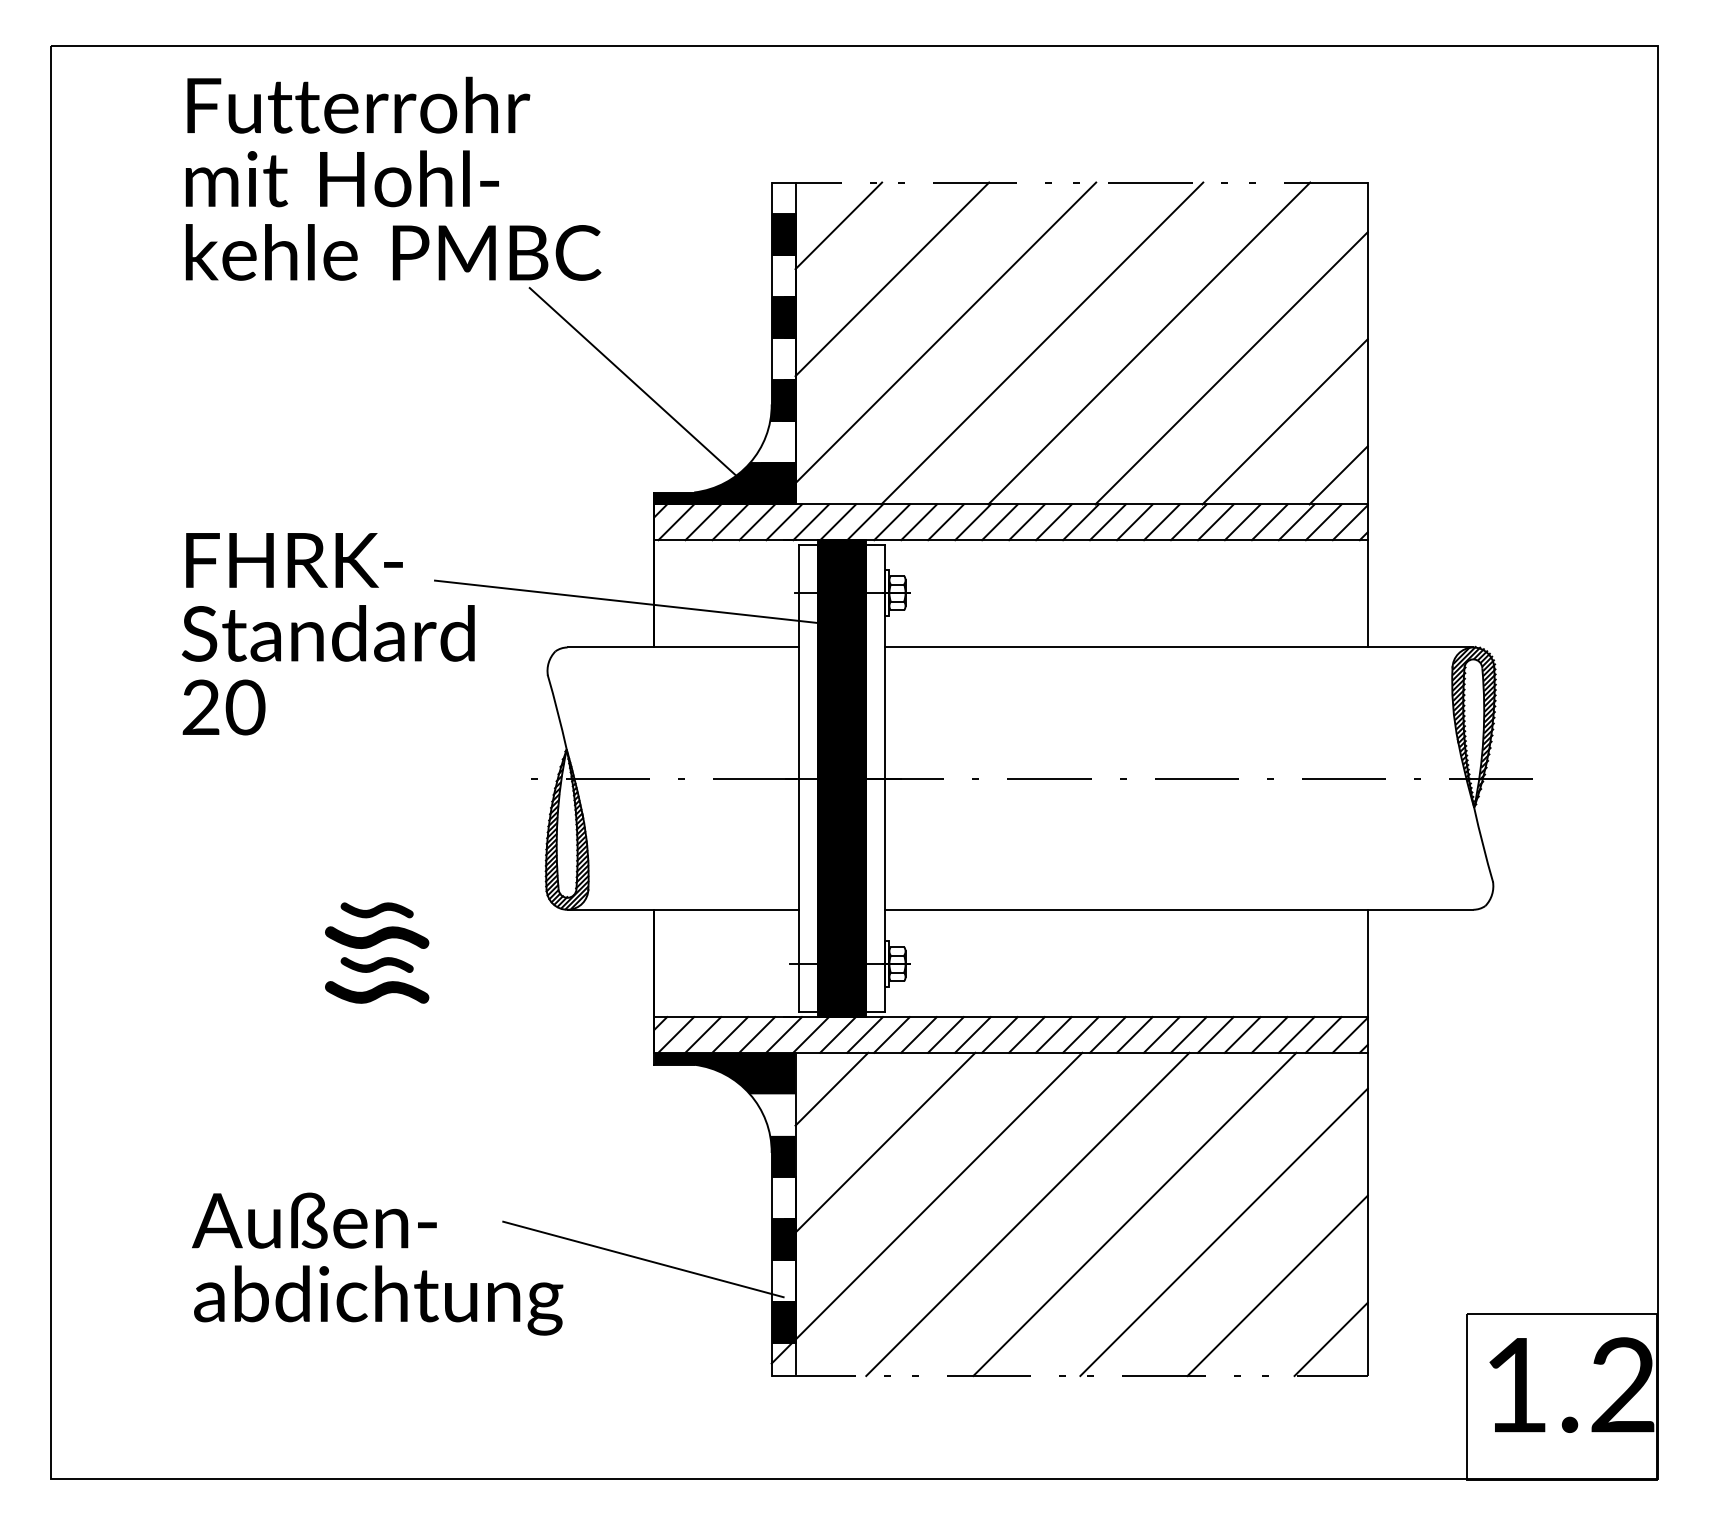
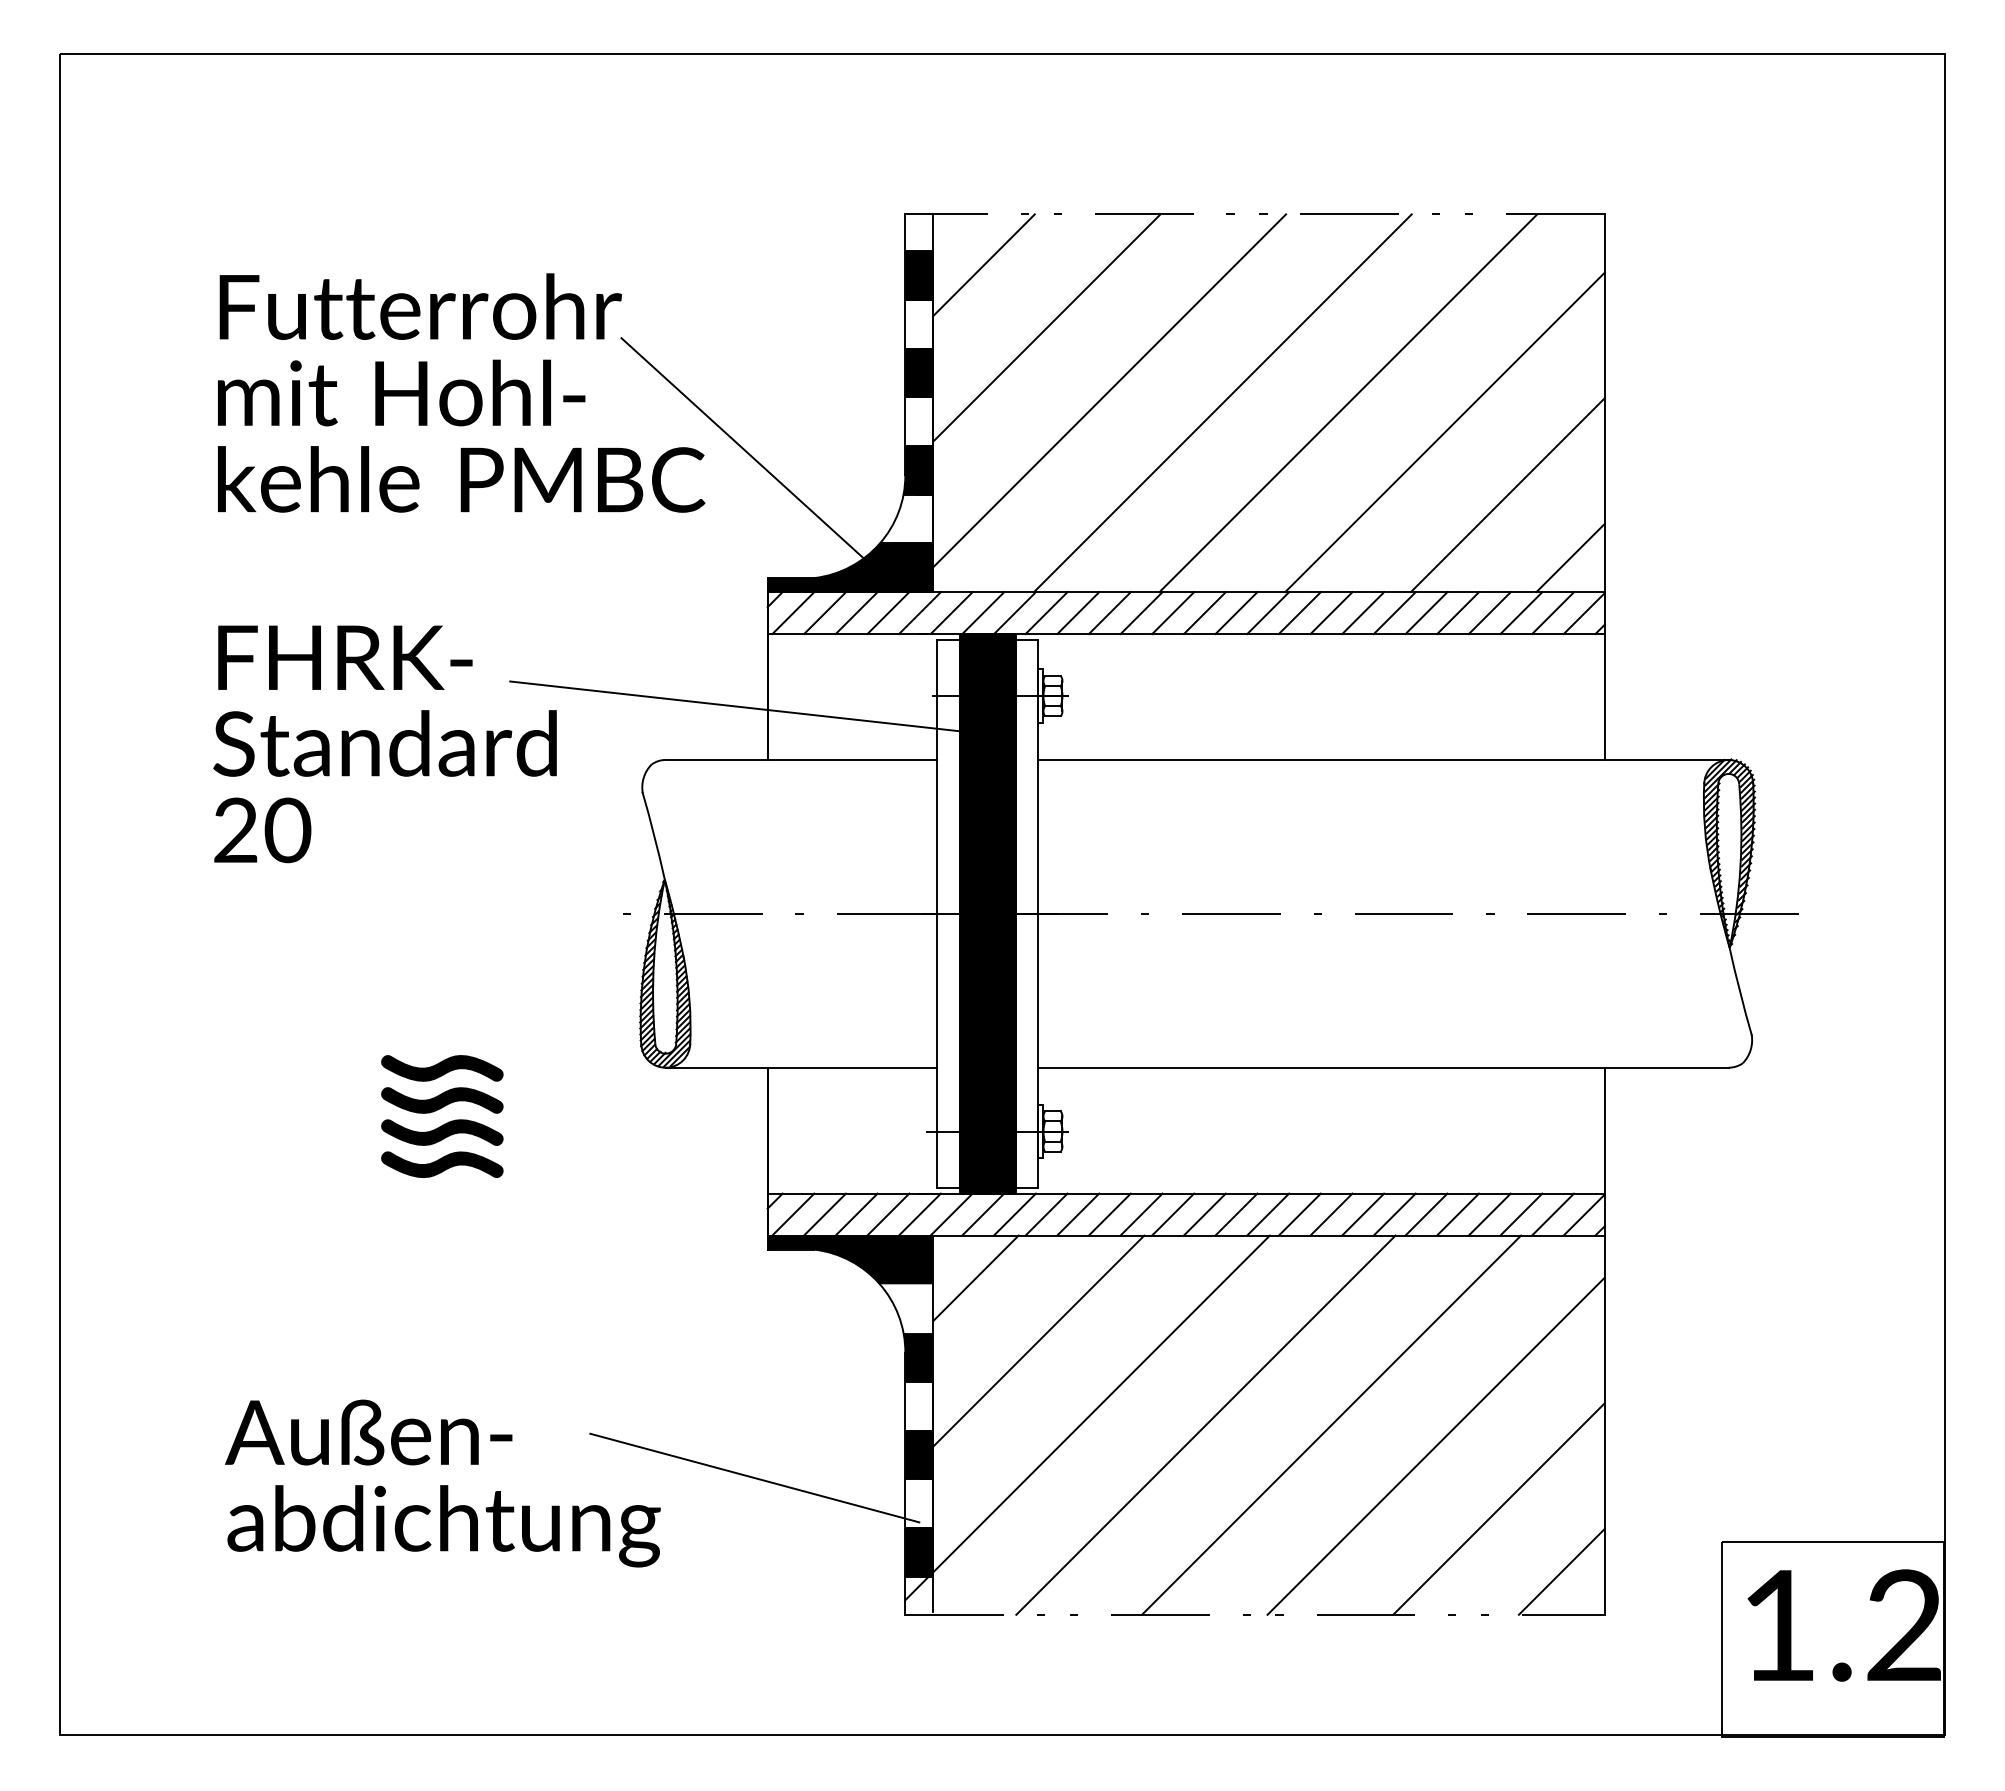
text: (393, 178) -> (461, 392), moved
part: (377, 910) -> (442, 1068), size x1.43
part: (377, 964) -> (442, 1132), size x1.43

